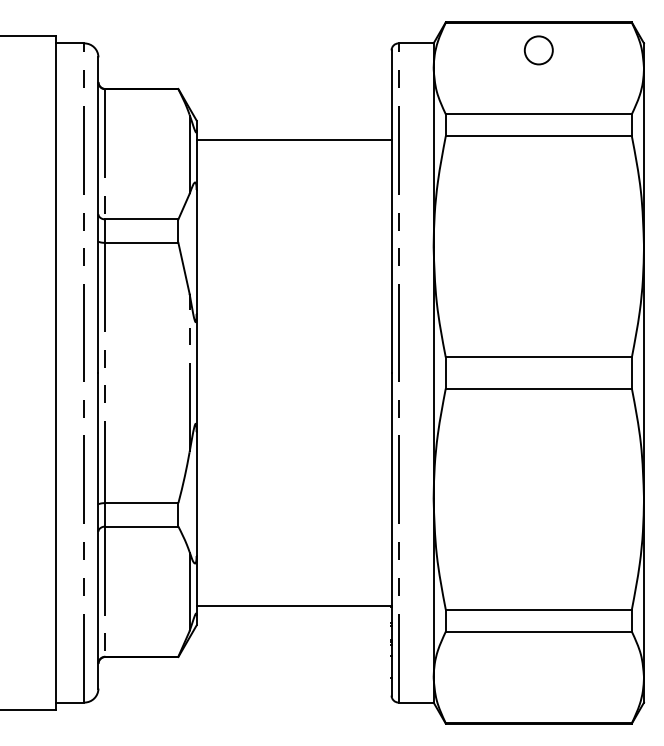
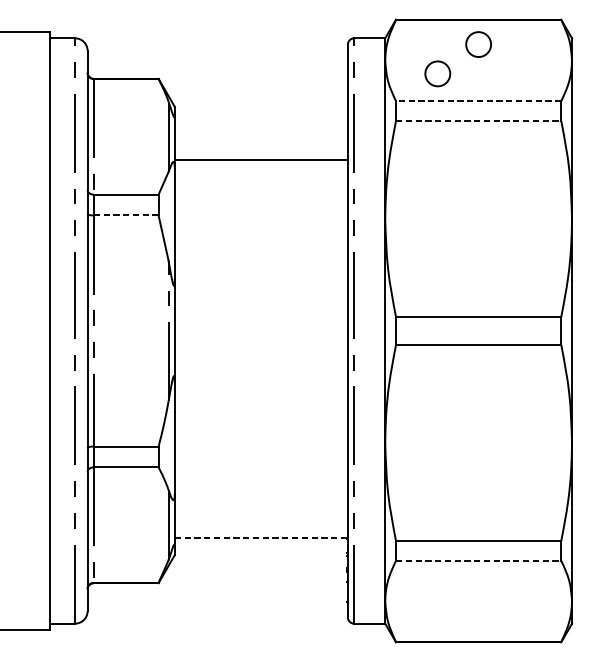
circle: (492, 83) -> (437, 73), added
line: (538, 114) -> (478, 101), solid -> dashed
line: (539, 136) -> (479, 121), solid -> dashed
line: (293, 140) -> (260, 160), moved
line: (141, 242) -> (125, 215), solid -> dashed
line: (294, 605) -> (261, 537), solid -> dashed
line: (539, 631) -> (479, 560), solid -> dashed

